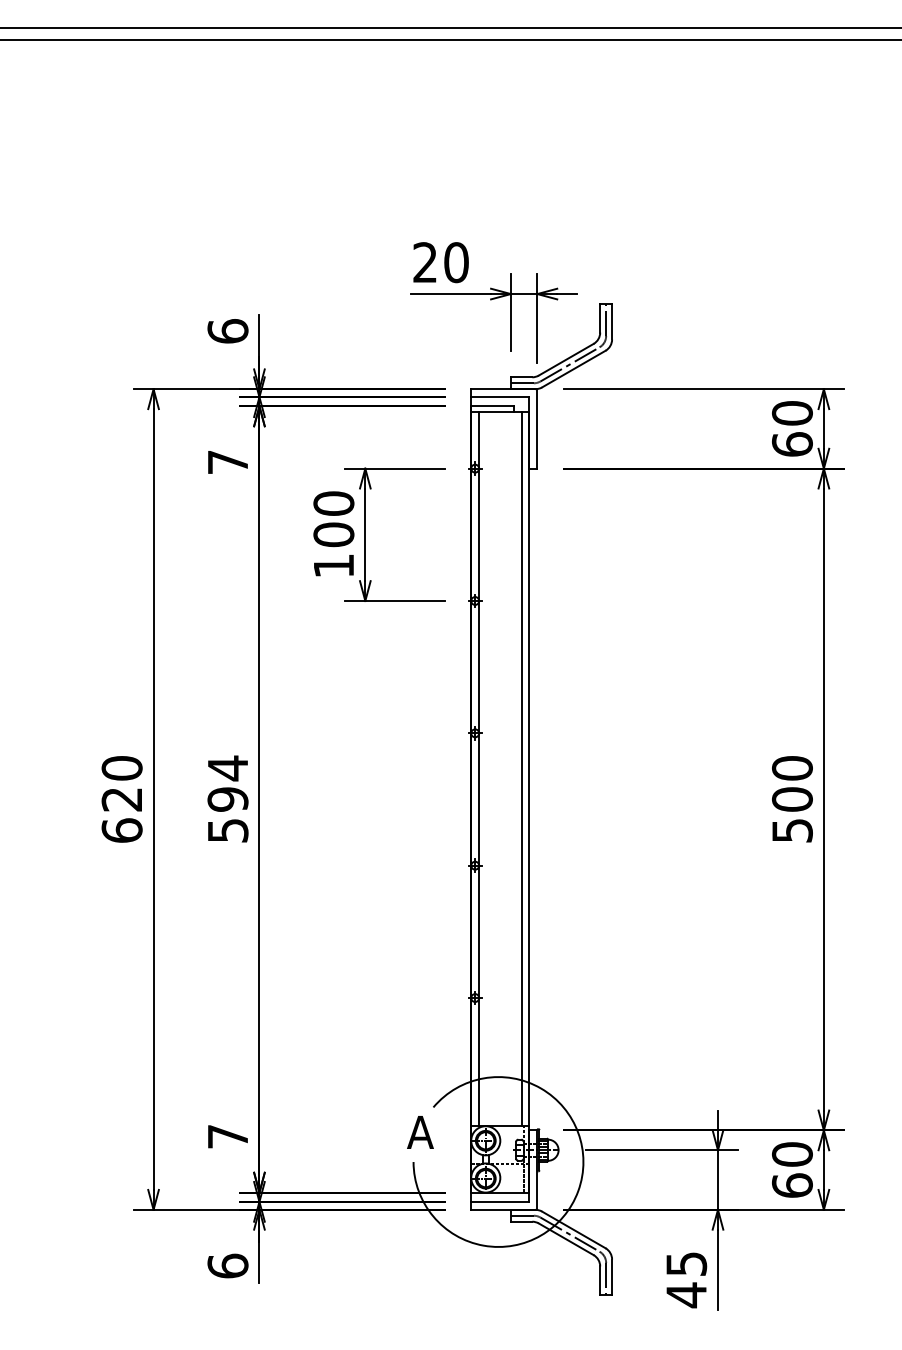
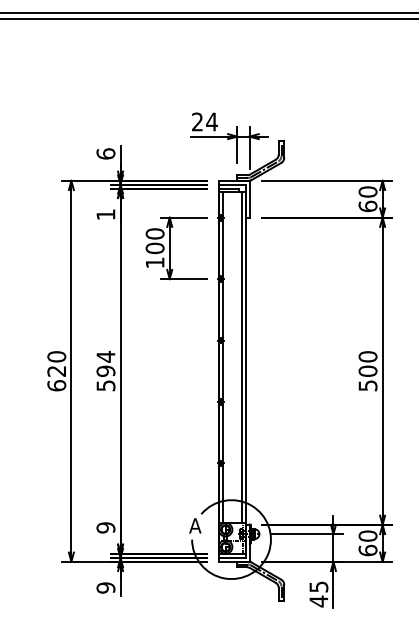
text: (455, 261) -> (211, 121), 20 -> 24
text: (227, 461) -> (105, 214), 7 -> 1
text: (227, 1135) -> (105, 527), 7 -> 9
text: (227, 1265) -> (105, 587), 6 -> 9

